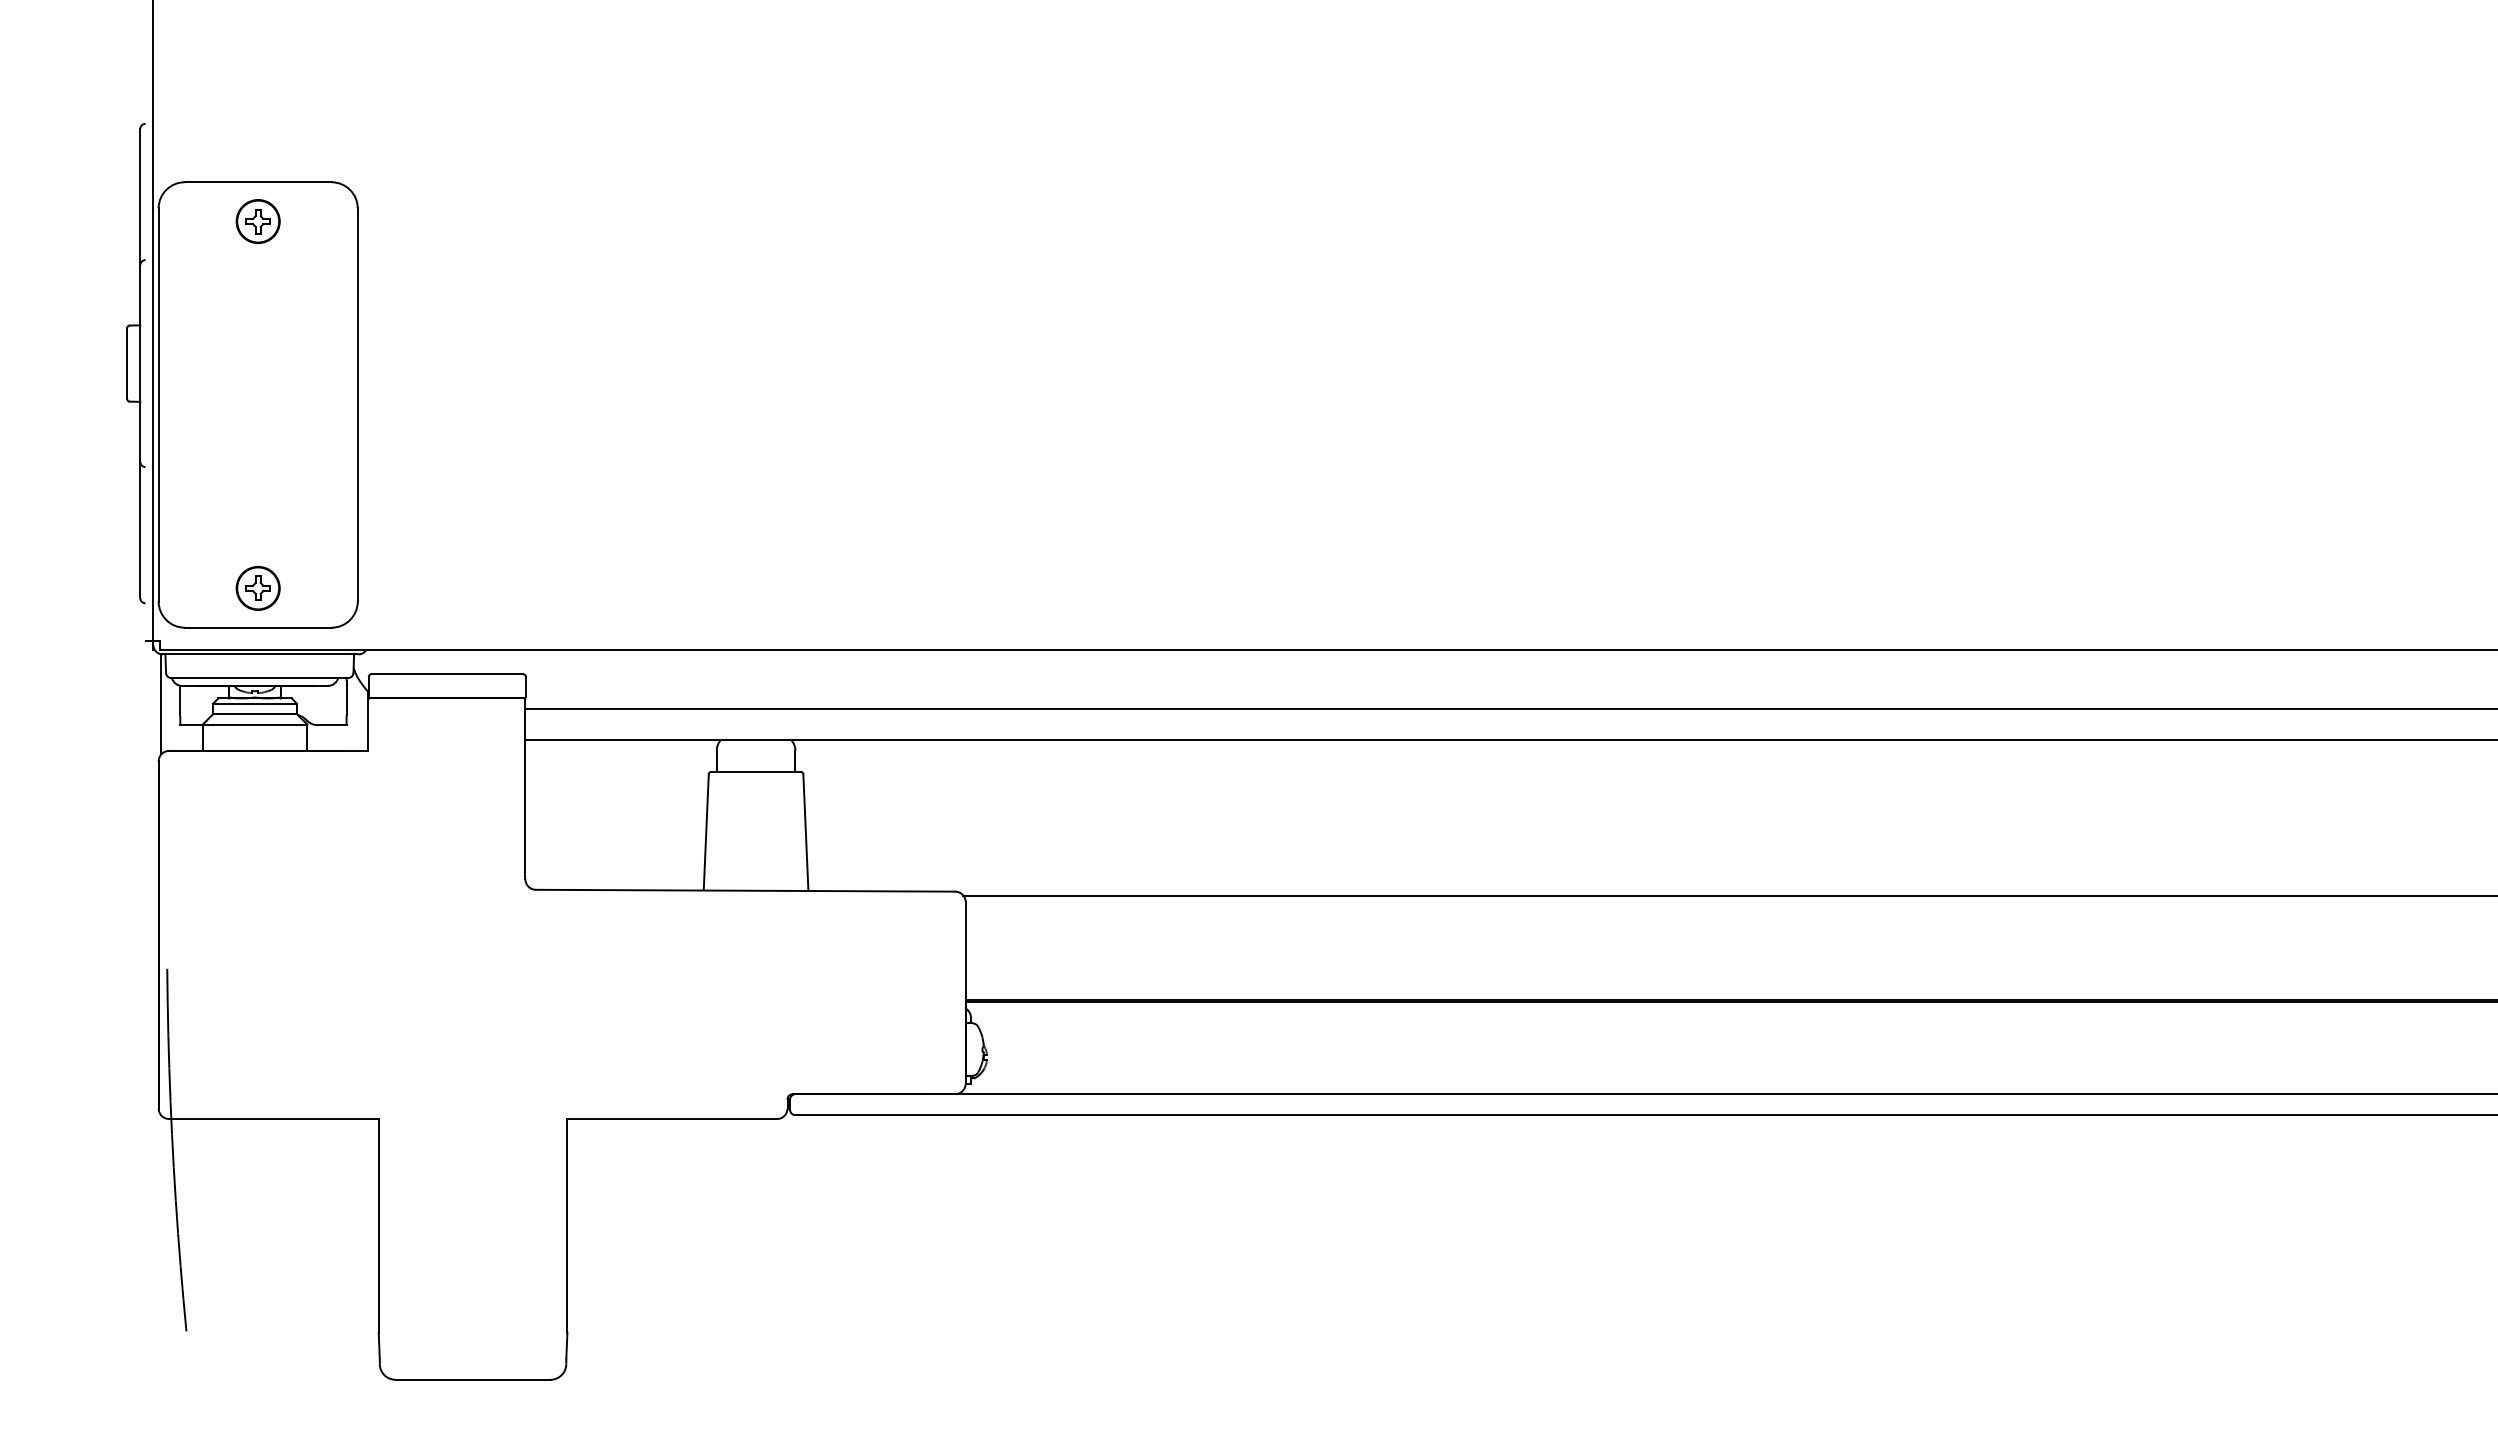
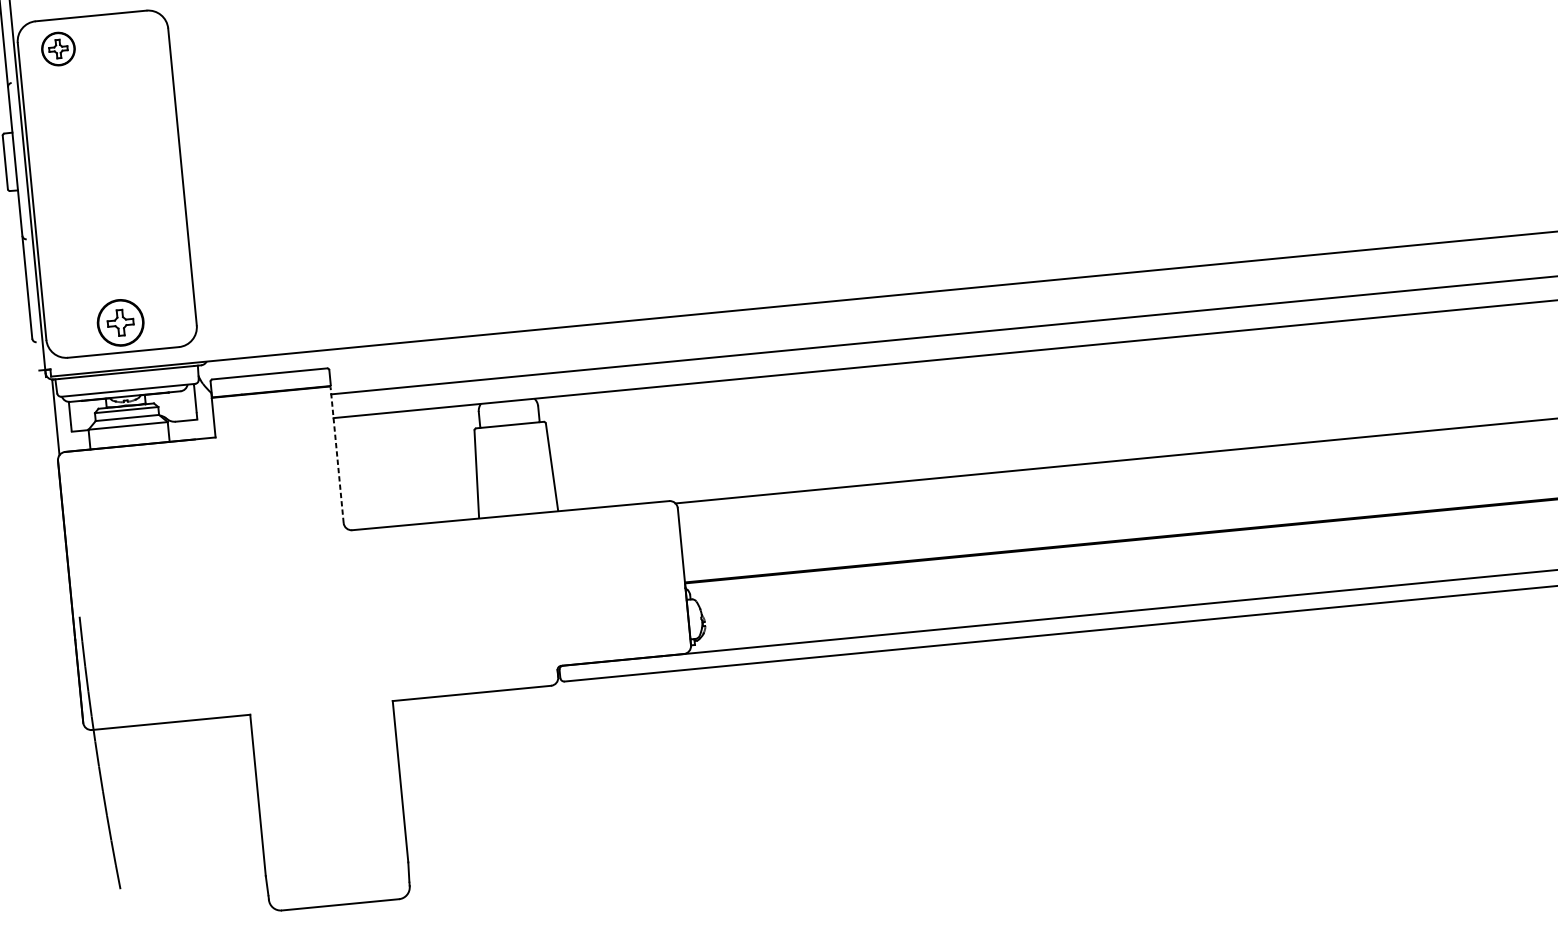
part: (257, 221) -> (57, 49), moved
part: (257, 587) -> (120, 322), size x1.4
line: (525, 789) -> (337, 455), solid -> dashed

